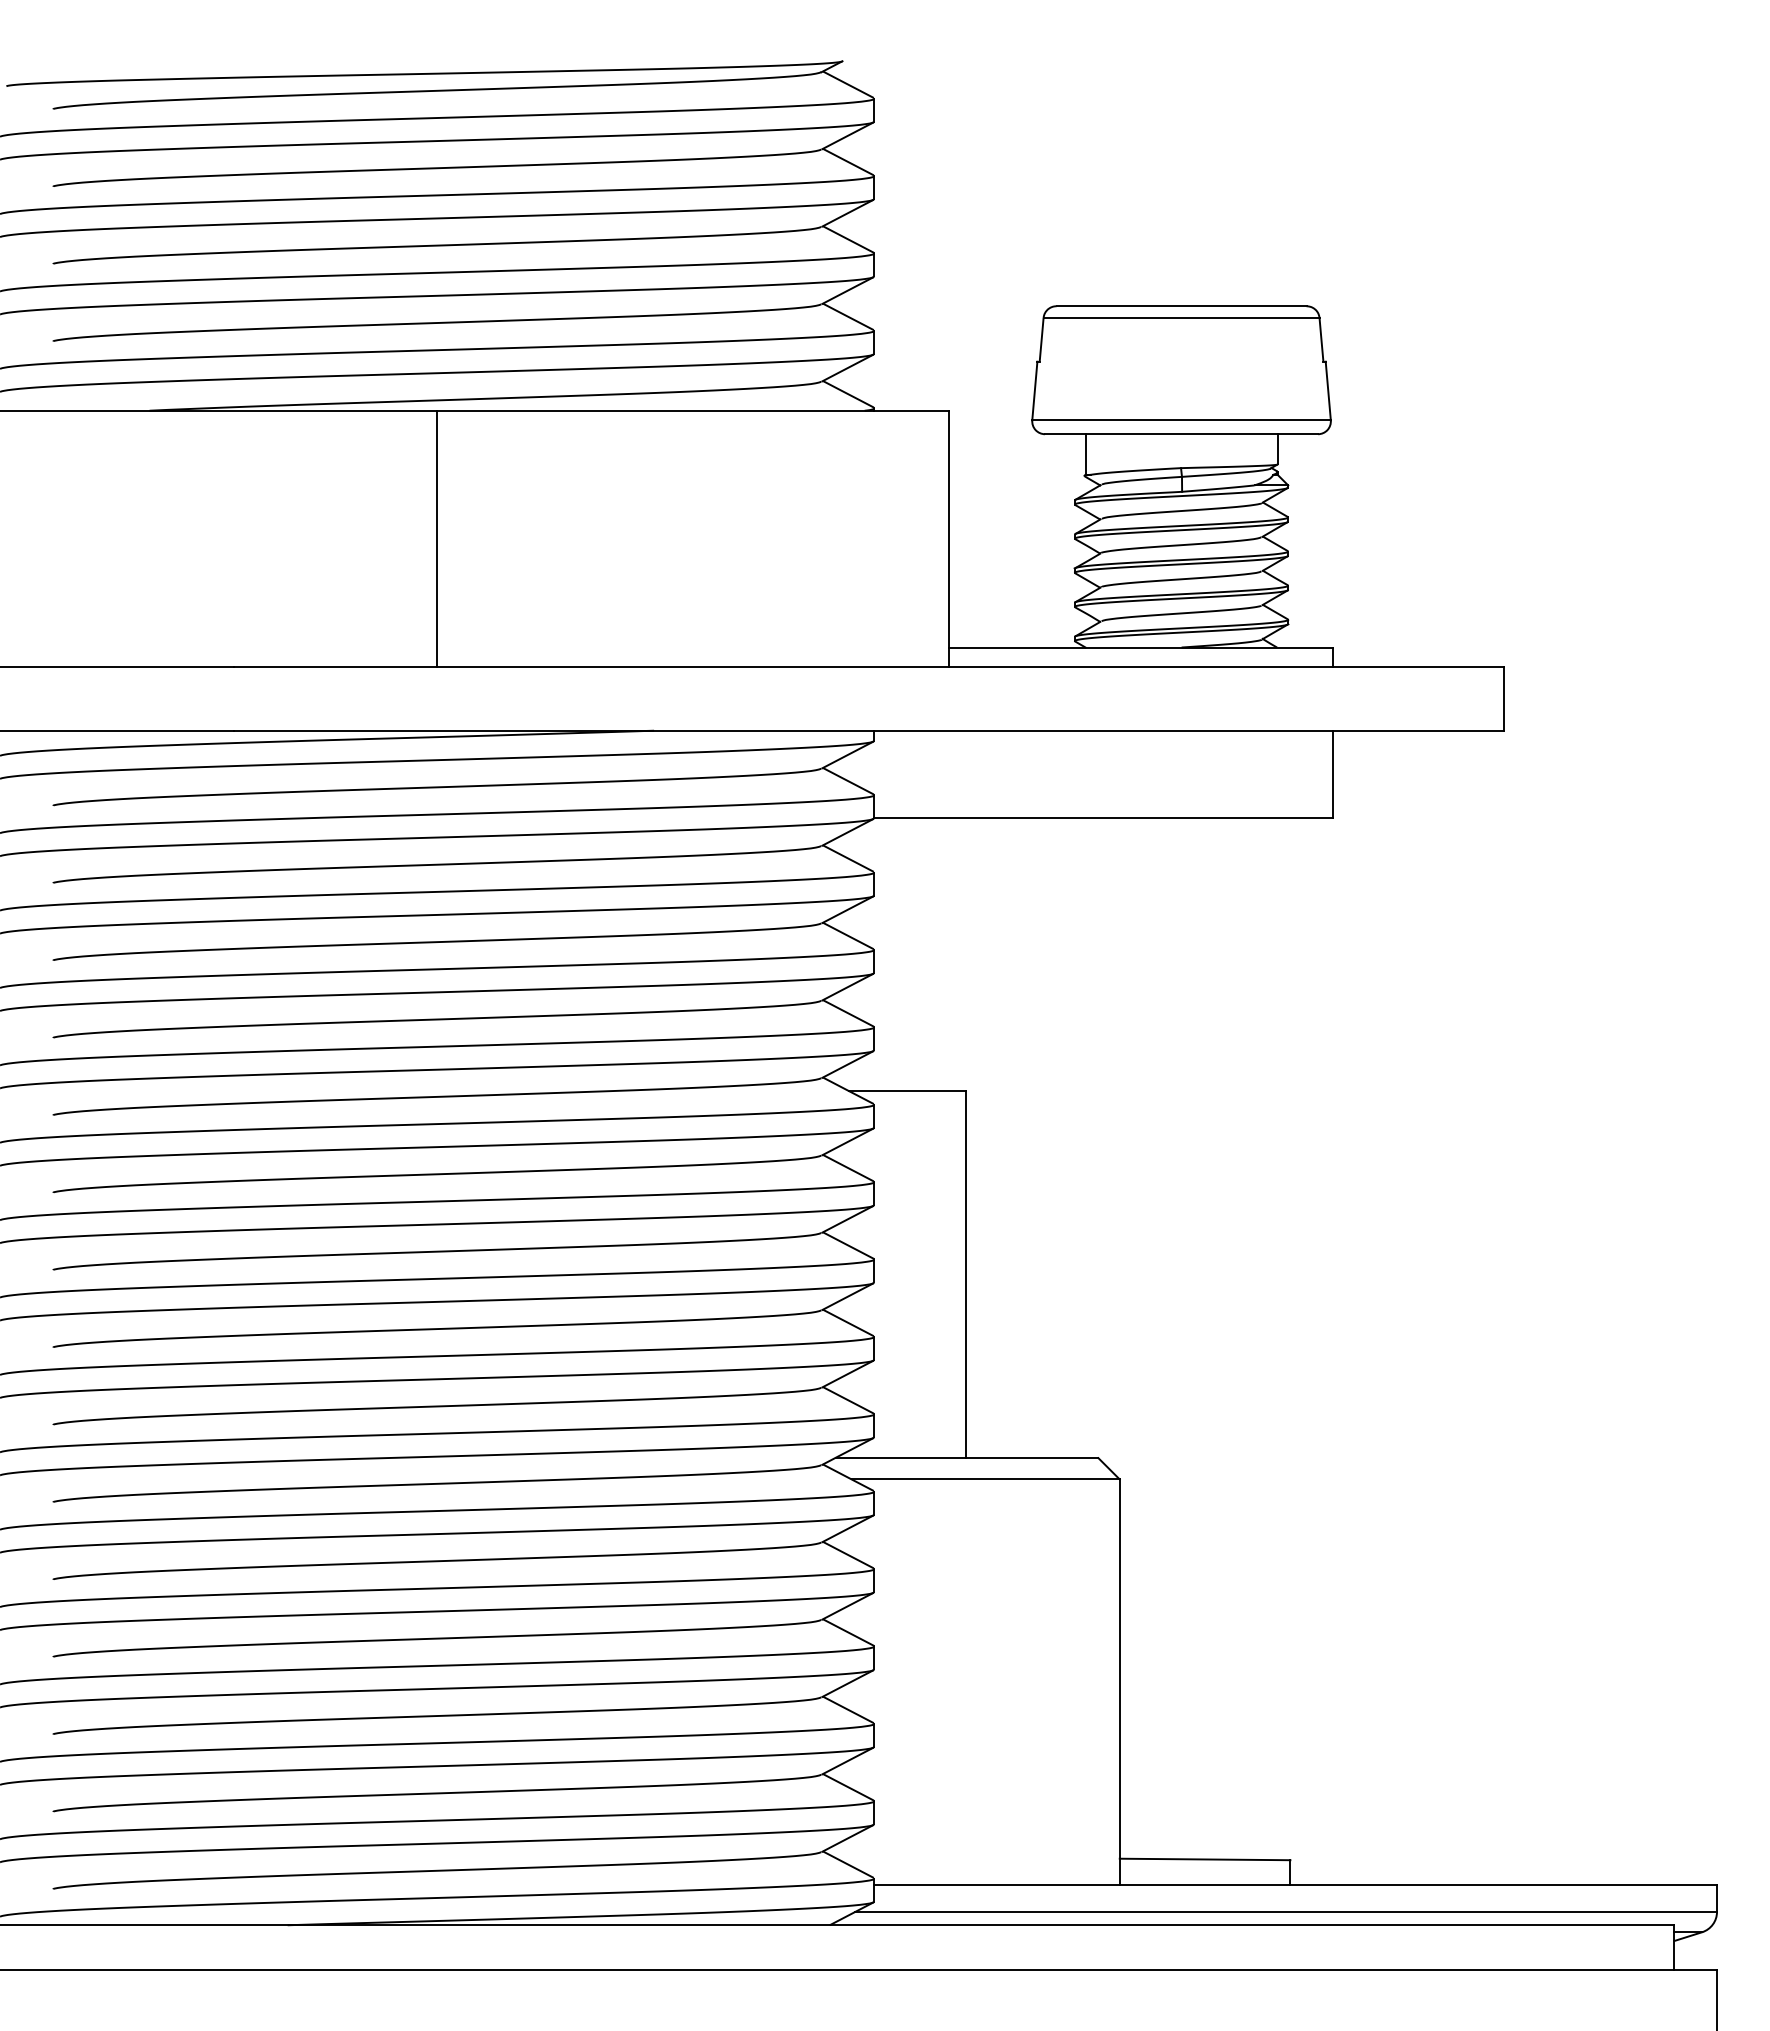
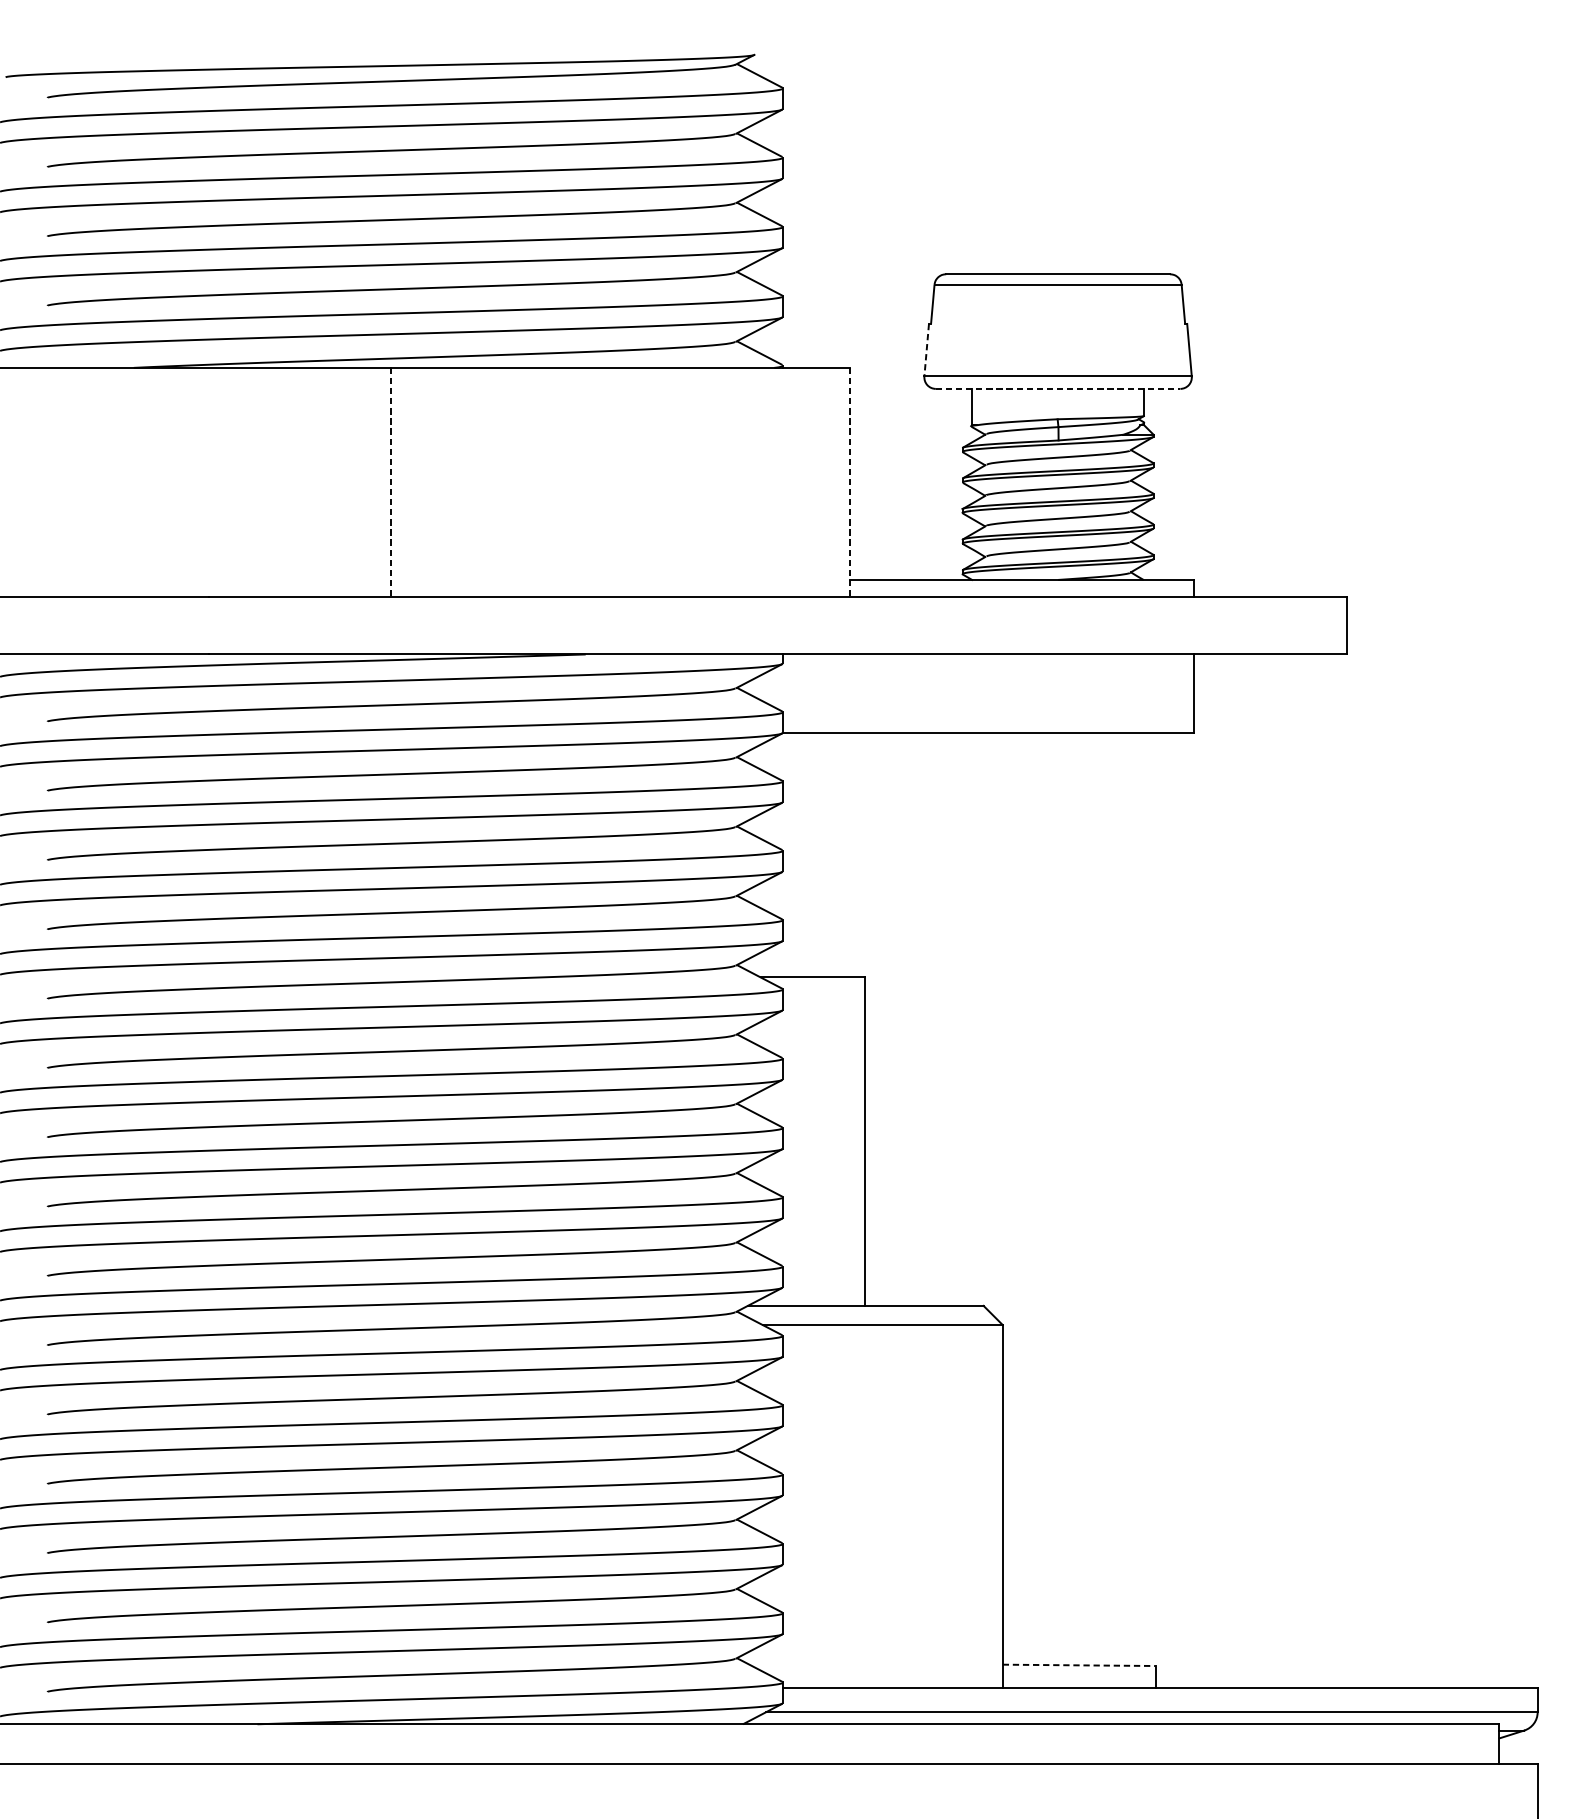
line: (1034, 391) -> (926, 350), solid -> dashed
line: (1181, 434) -> (1058, 389), solid -> dashed
line: (437, 538) -> (391, 482), solid -> dashed
line: (949, 538) -> (850, 482), solid -> dashed
line: (1205, 1859) -> (1079, 1665), solid -> dashed

